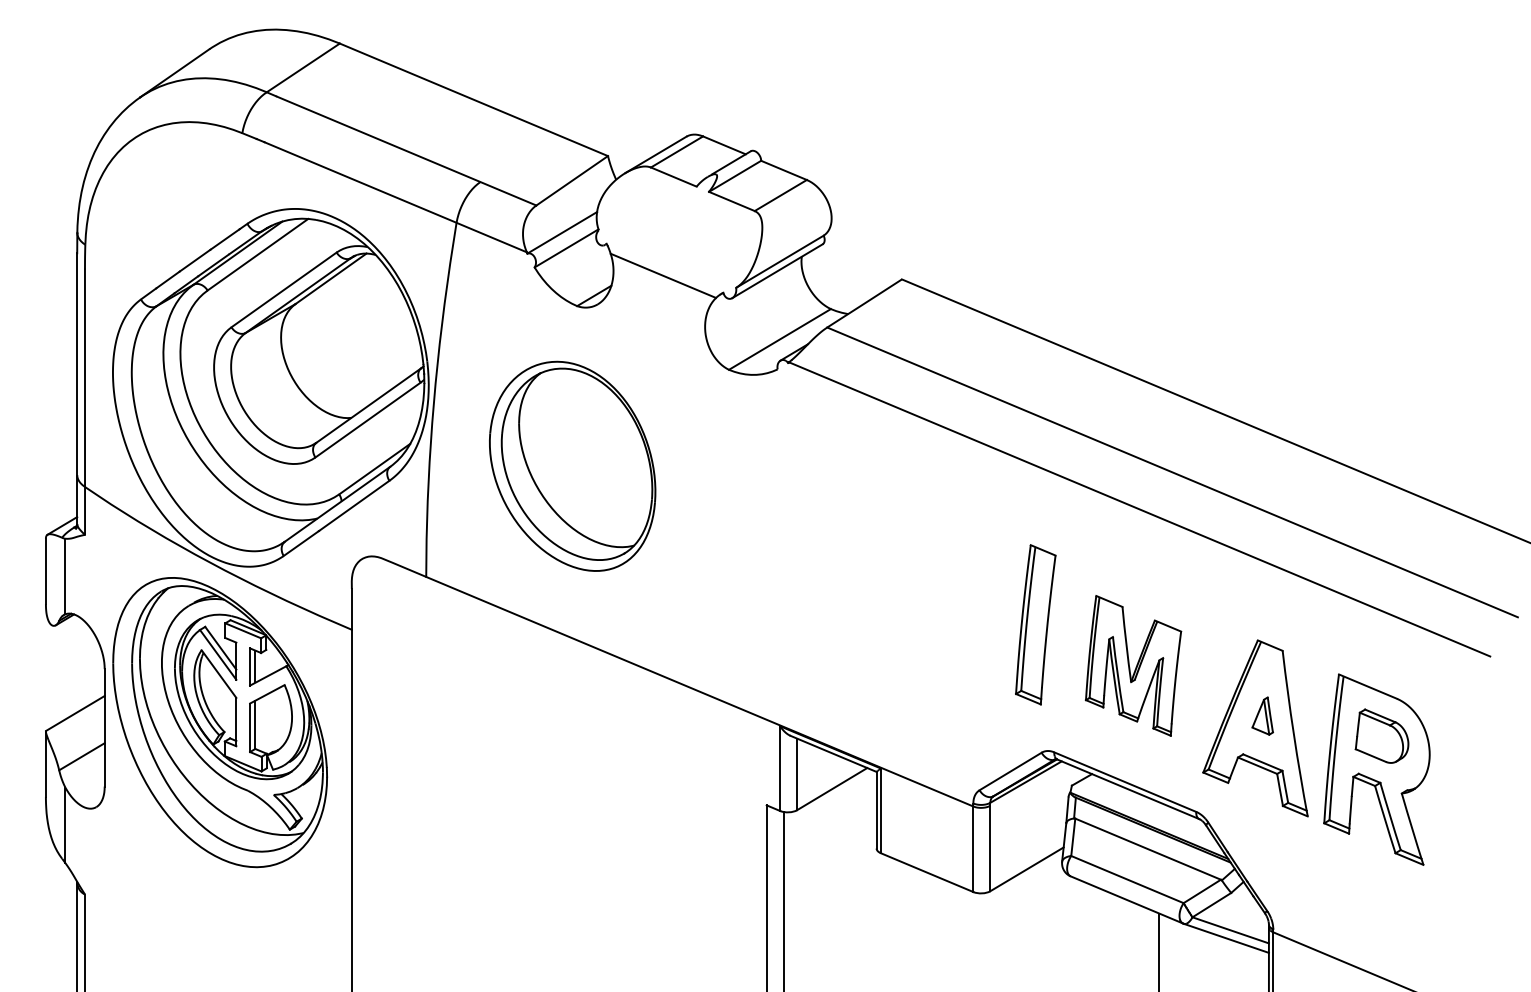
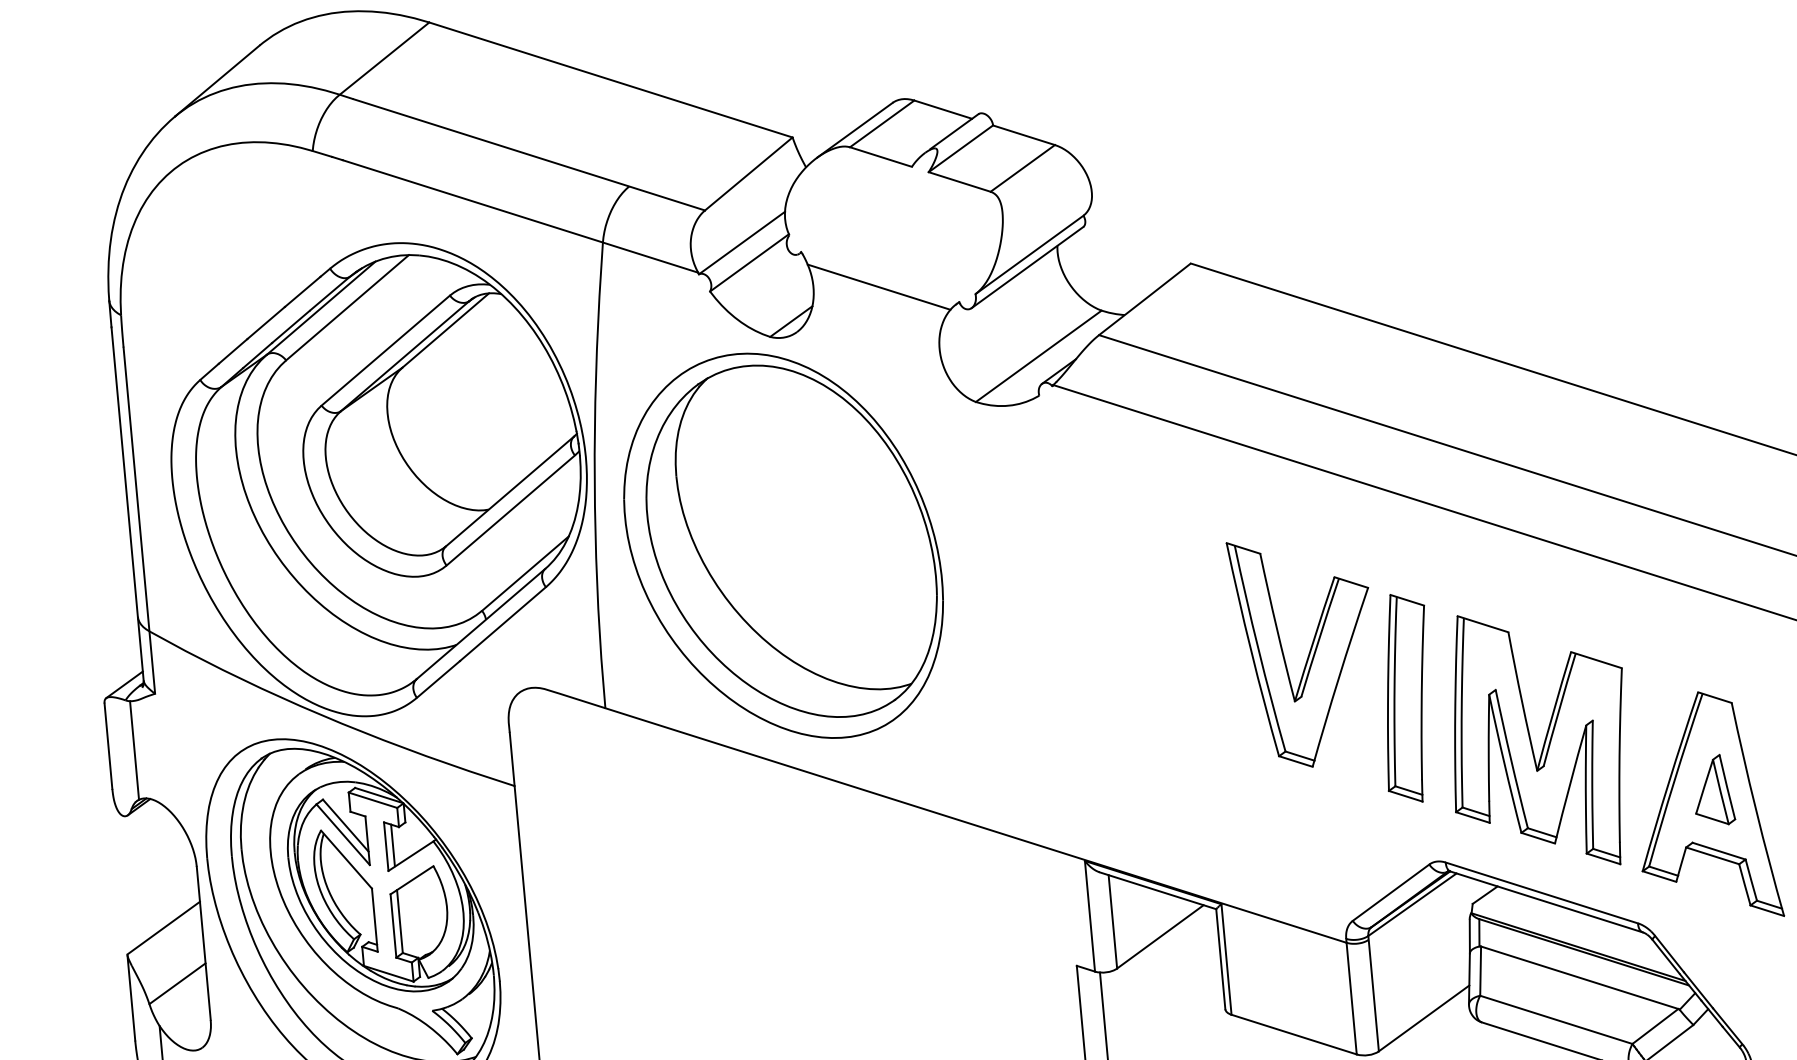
part: (572, 466) -> (783, 546), size x1.43
part: (961, 582) -> (1304, 651), added
part: (1133, 665) -> (1538, 739), size x1.43
part: (1262, 715) -> (1713, 789), size x1.43

